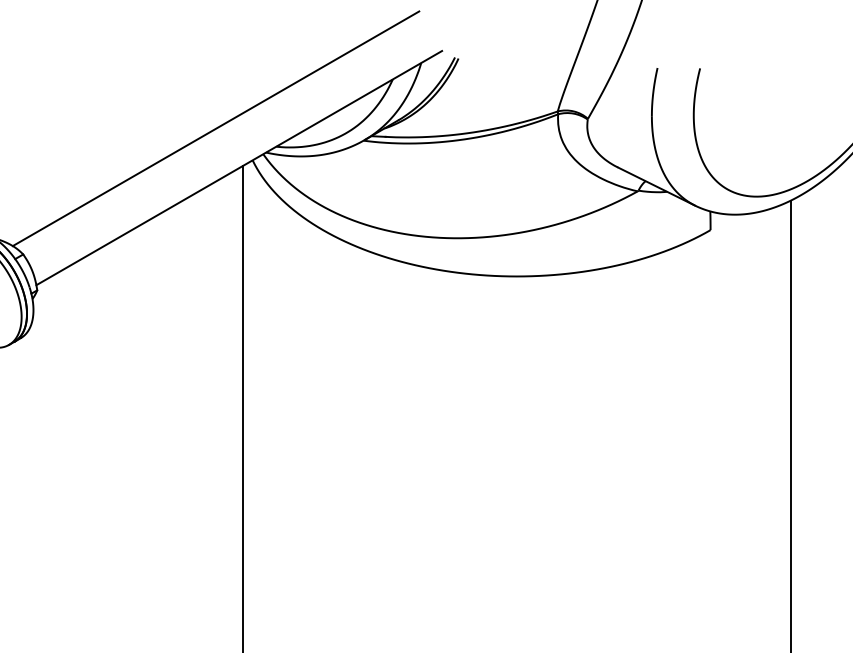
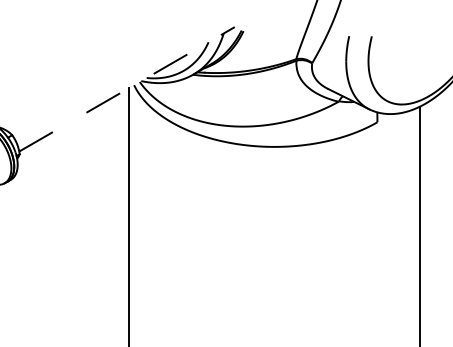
line: (215, 128) -> (114, 68), removed
line: (240, 168) -> (127, 89), solid -> dashed

